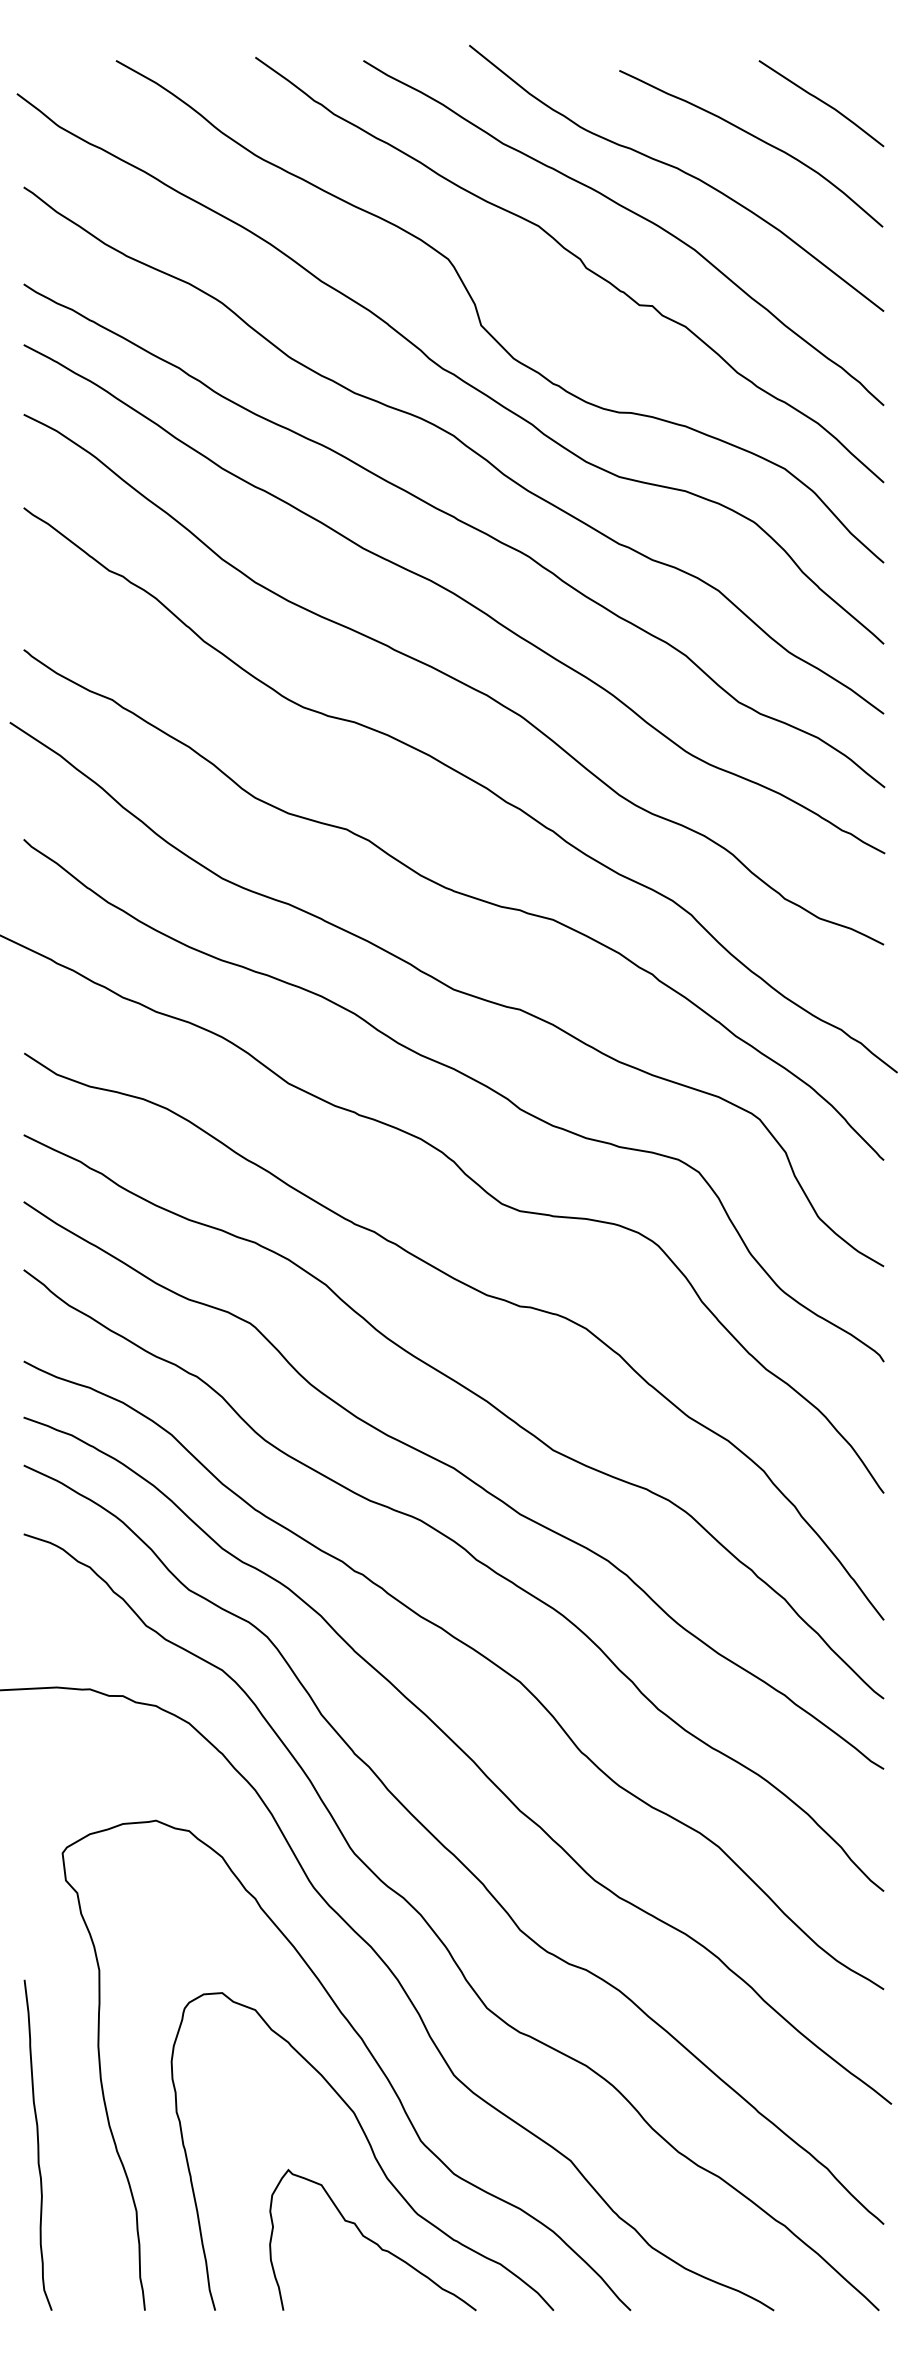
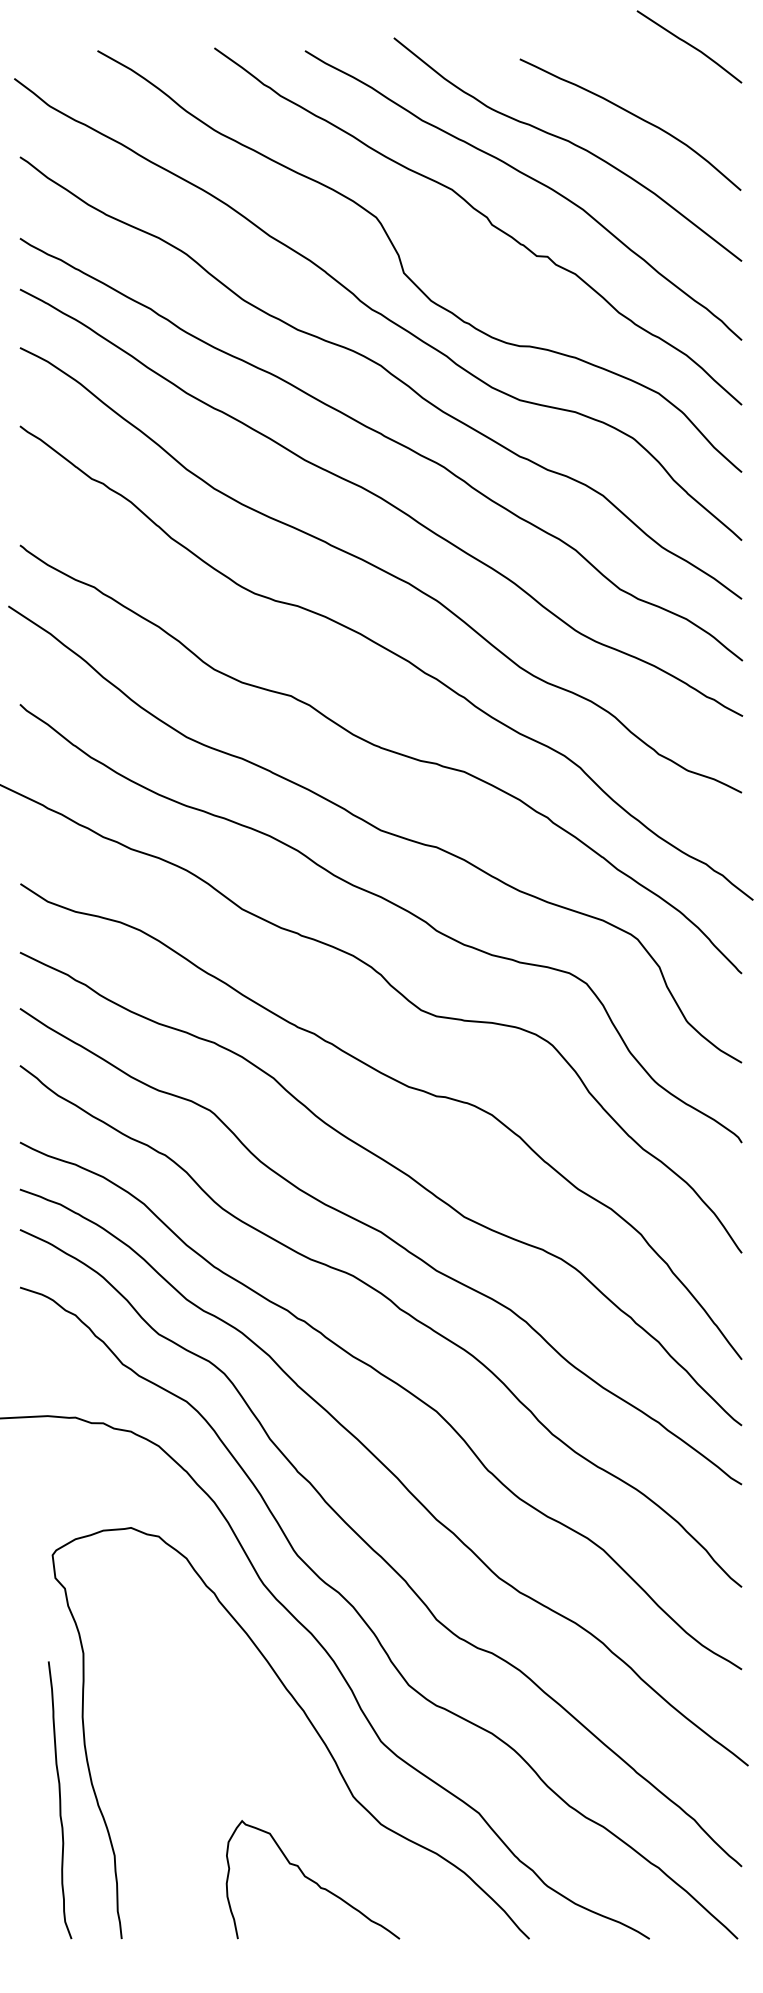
curve: (821, 101) -> (689, 45), moved
curve: (37, 2145) -> (59, 1800), moved
curve: (369, 2147) -> (310, 1802), removed

